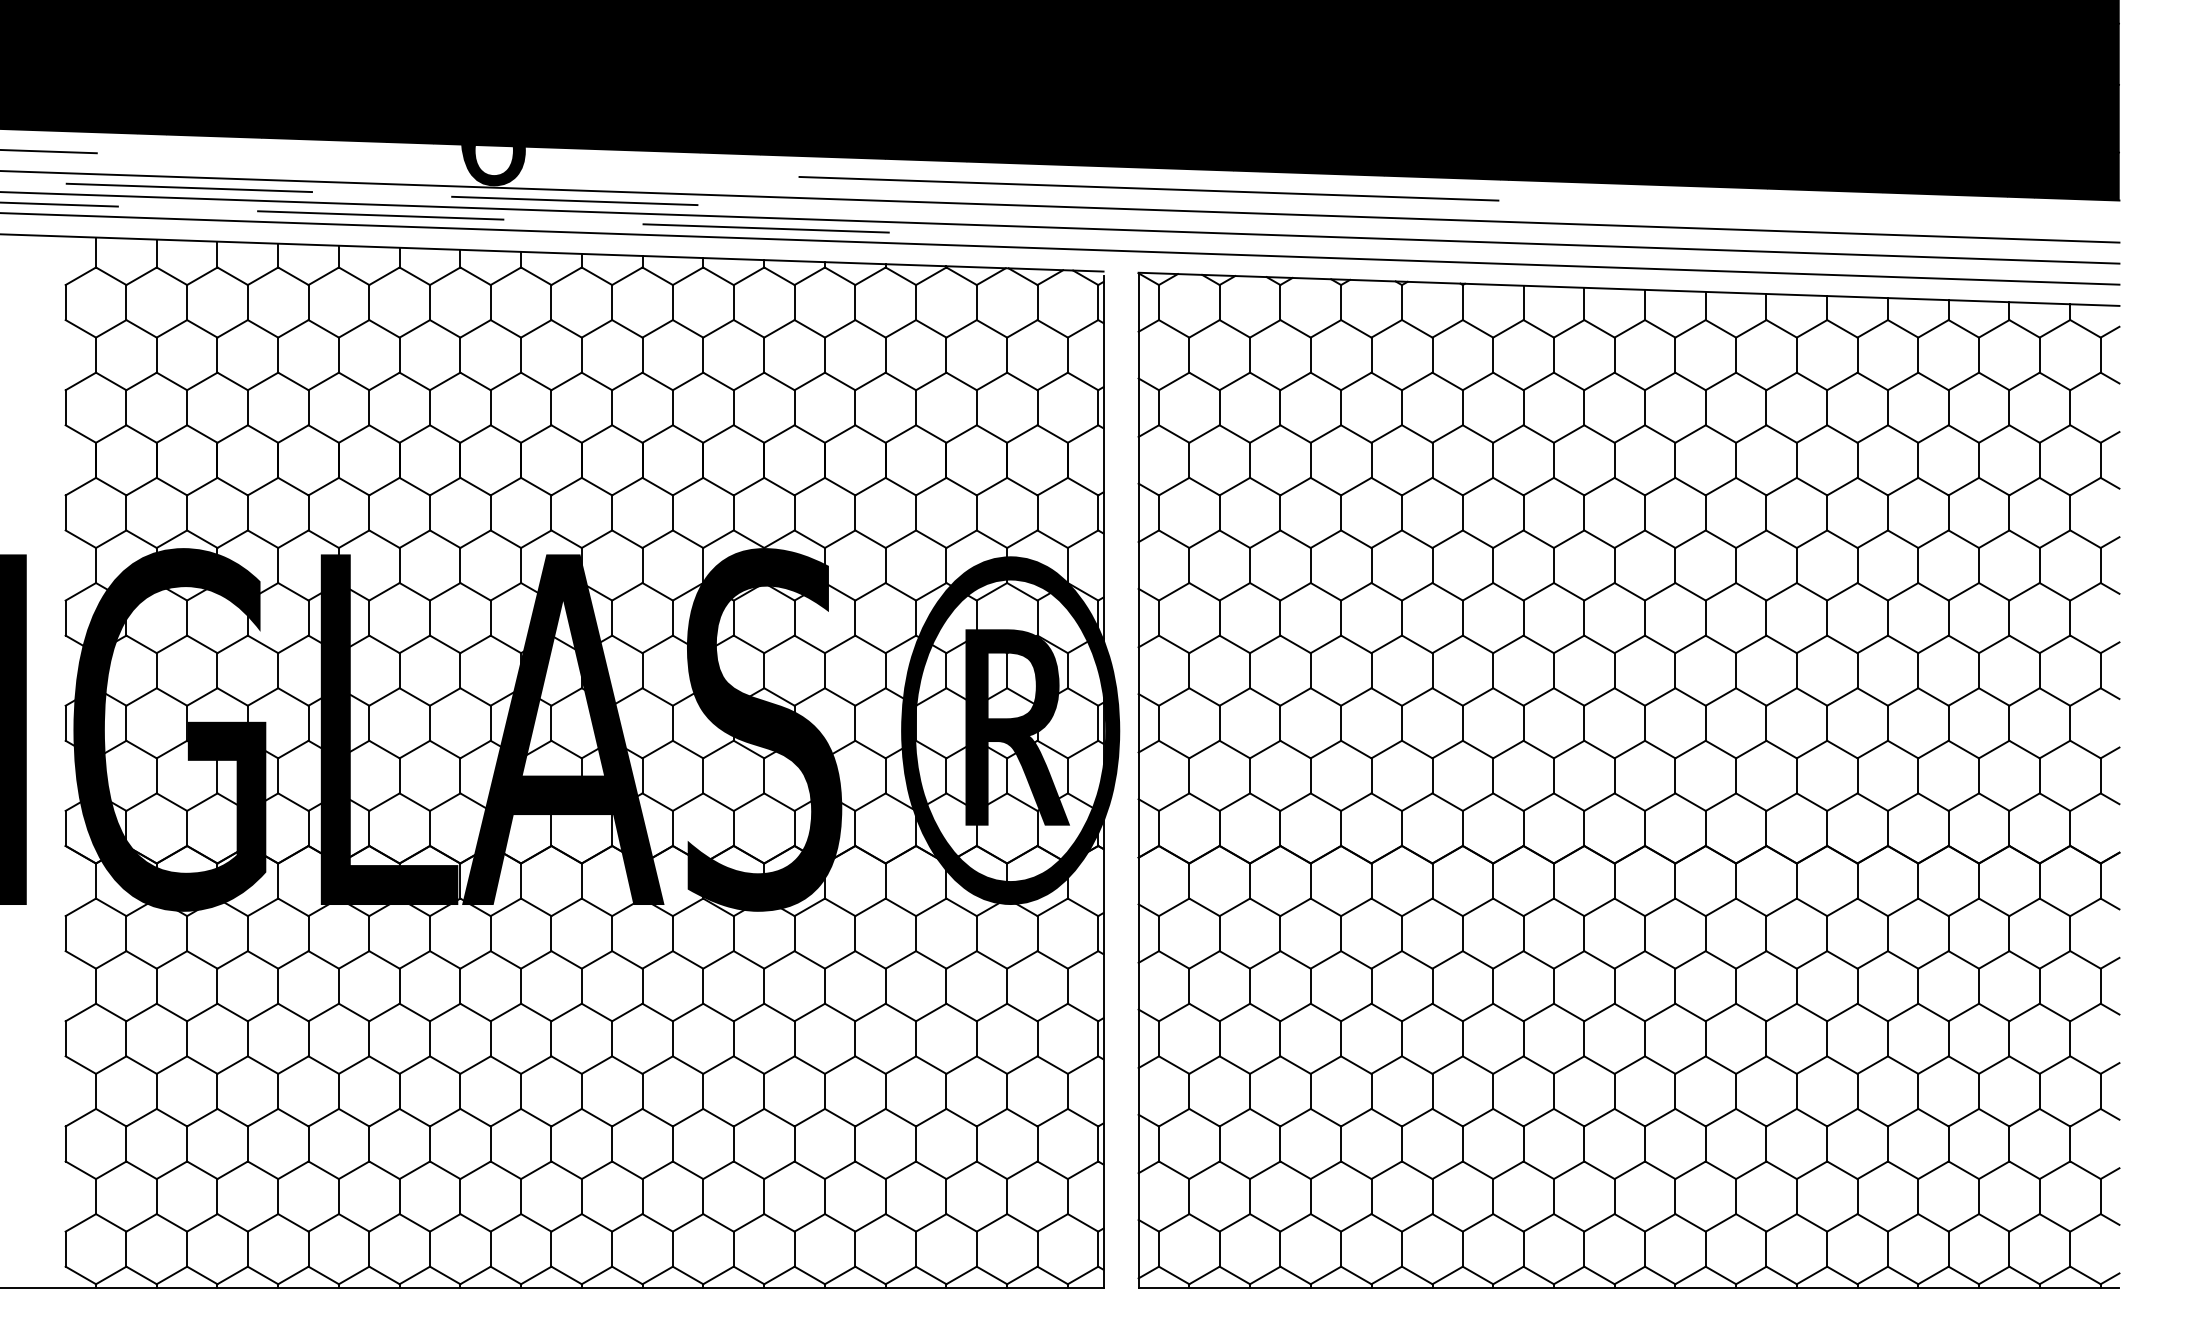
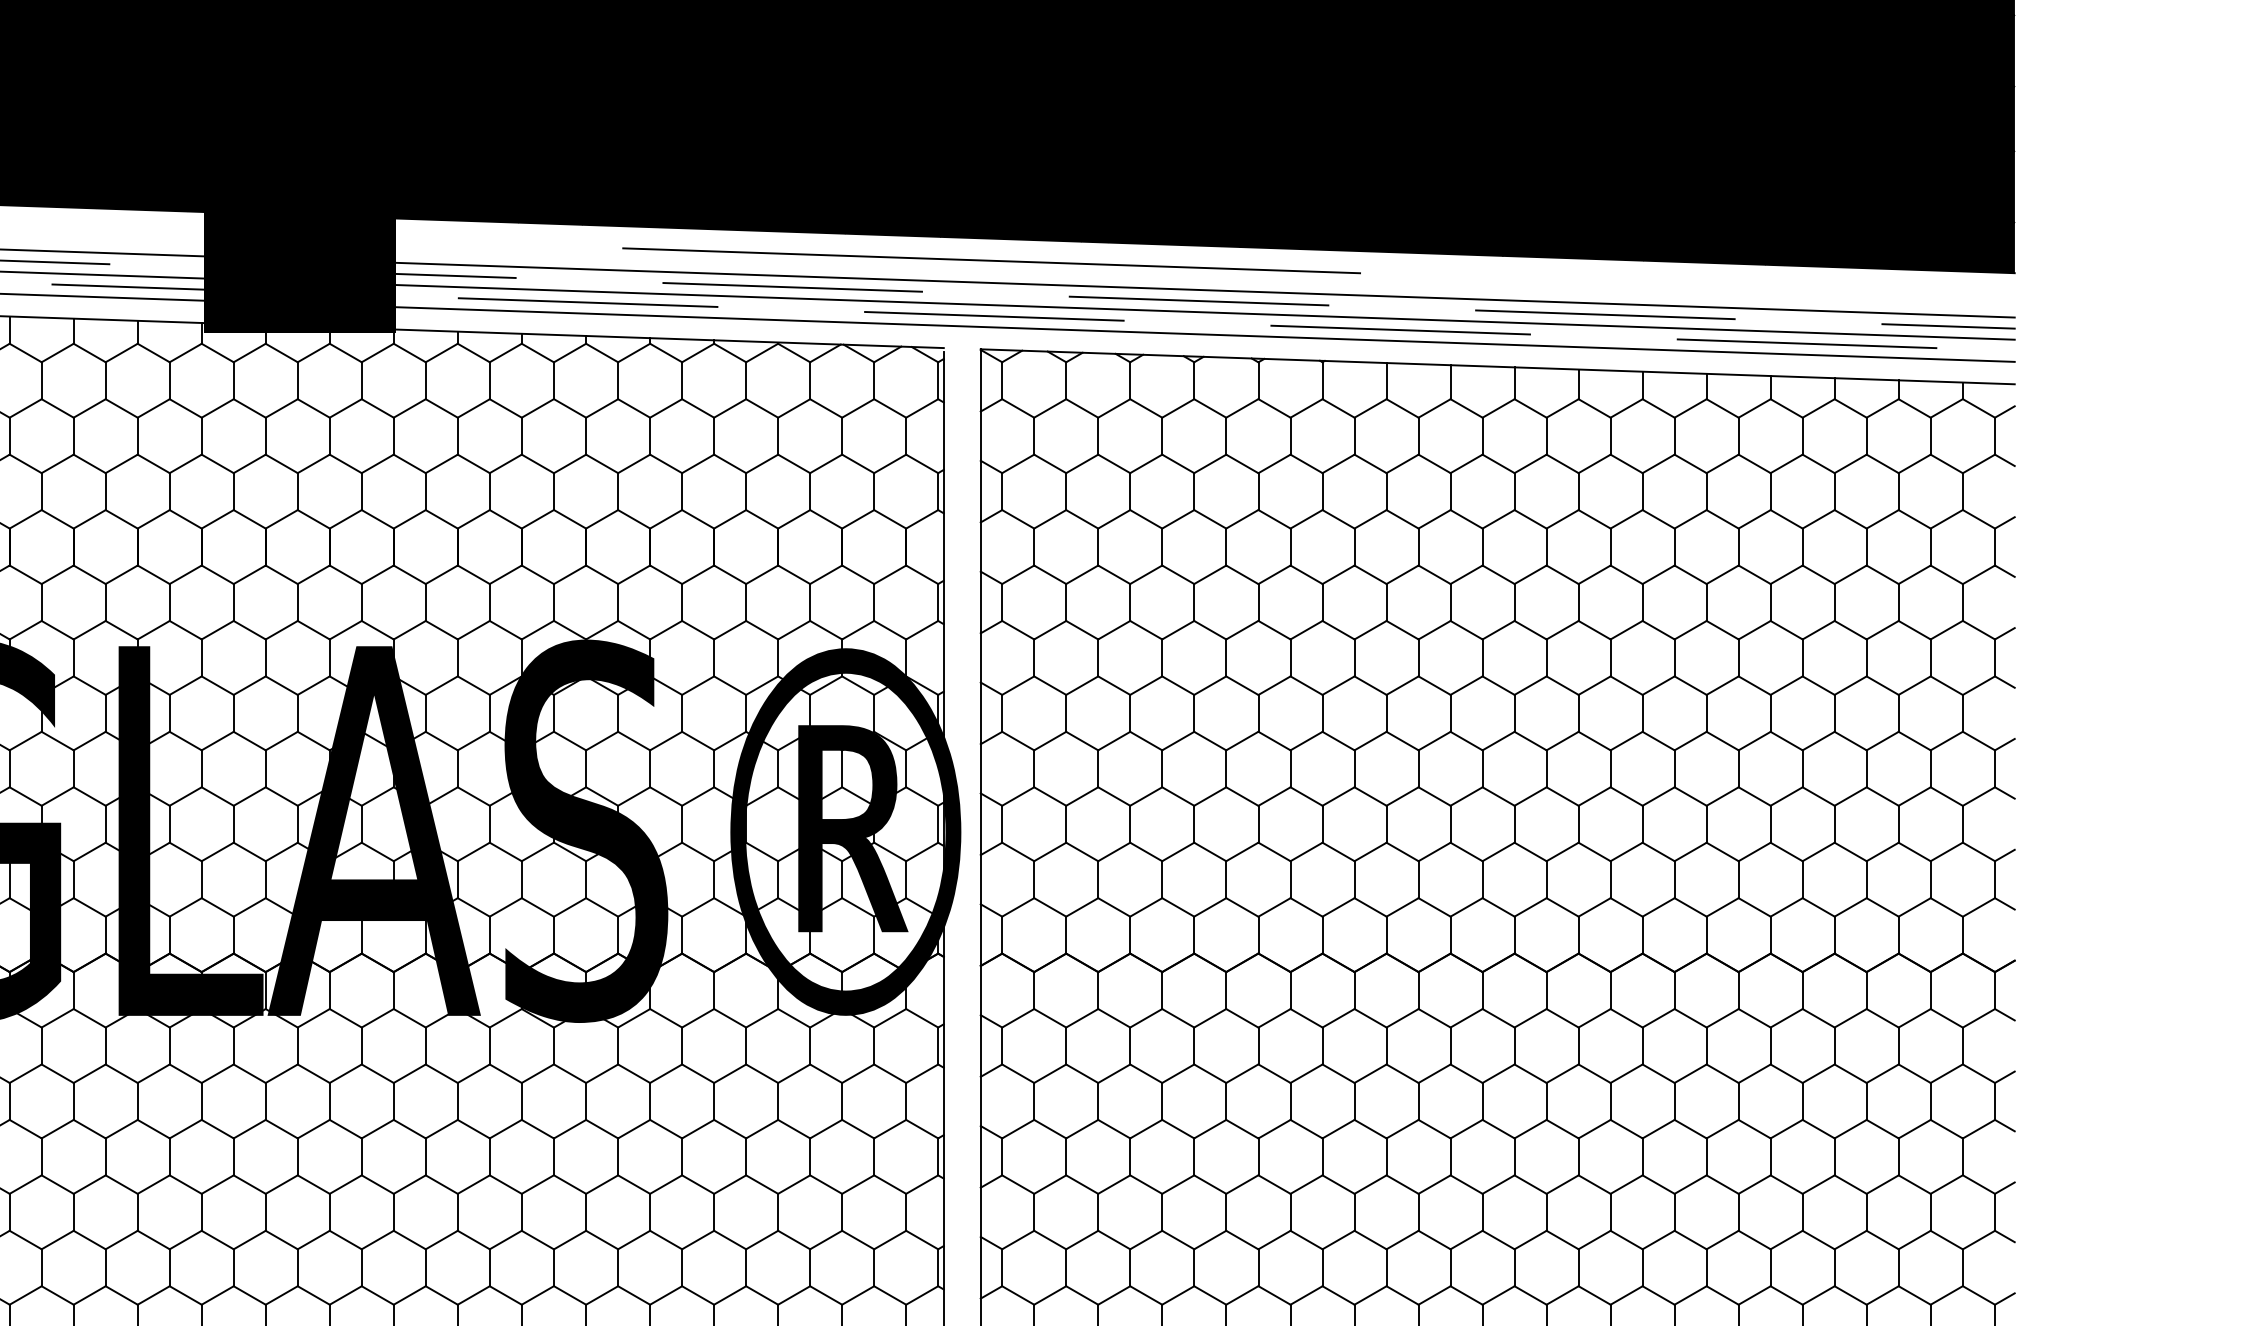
fill: (492, 165) -> (299, 236), added
line: (959, 213) -> (791, 286), added
line: (1345, 226) -> (1198, 300), added
line: (1730, 239) -> (1604, 314), added
line: (1151, 241) -> (994, 316), added
line: (2056, 250) -> (1948, 325), added
line: (1536, 254) -> (1400, 330), added
line: (1922, 267) -> (1807, 343), added

